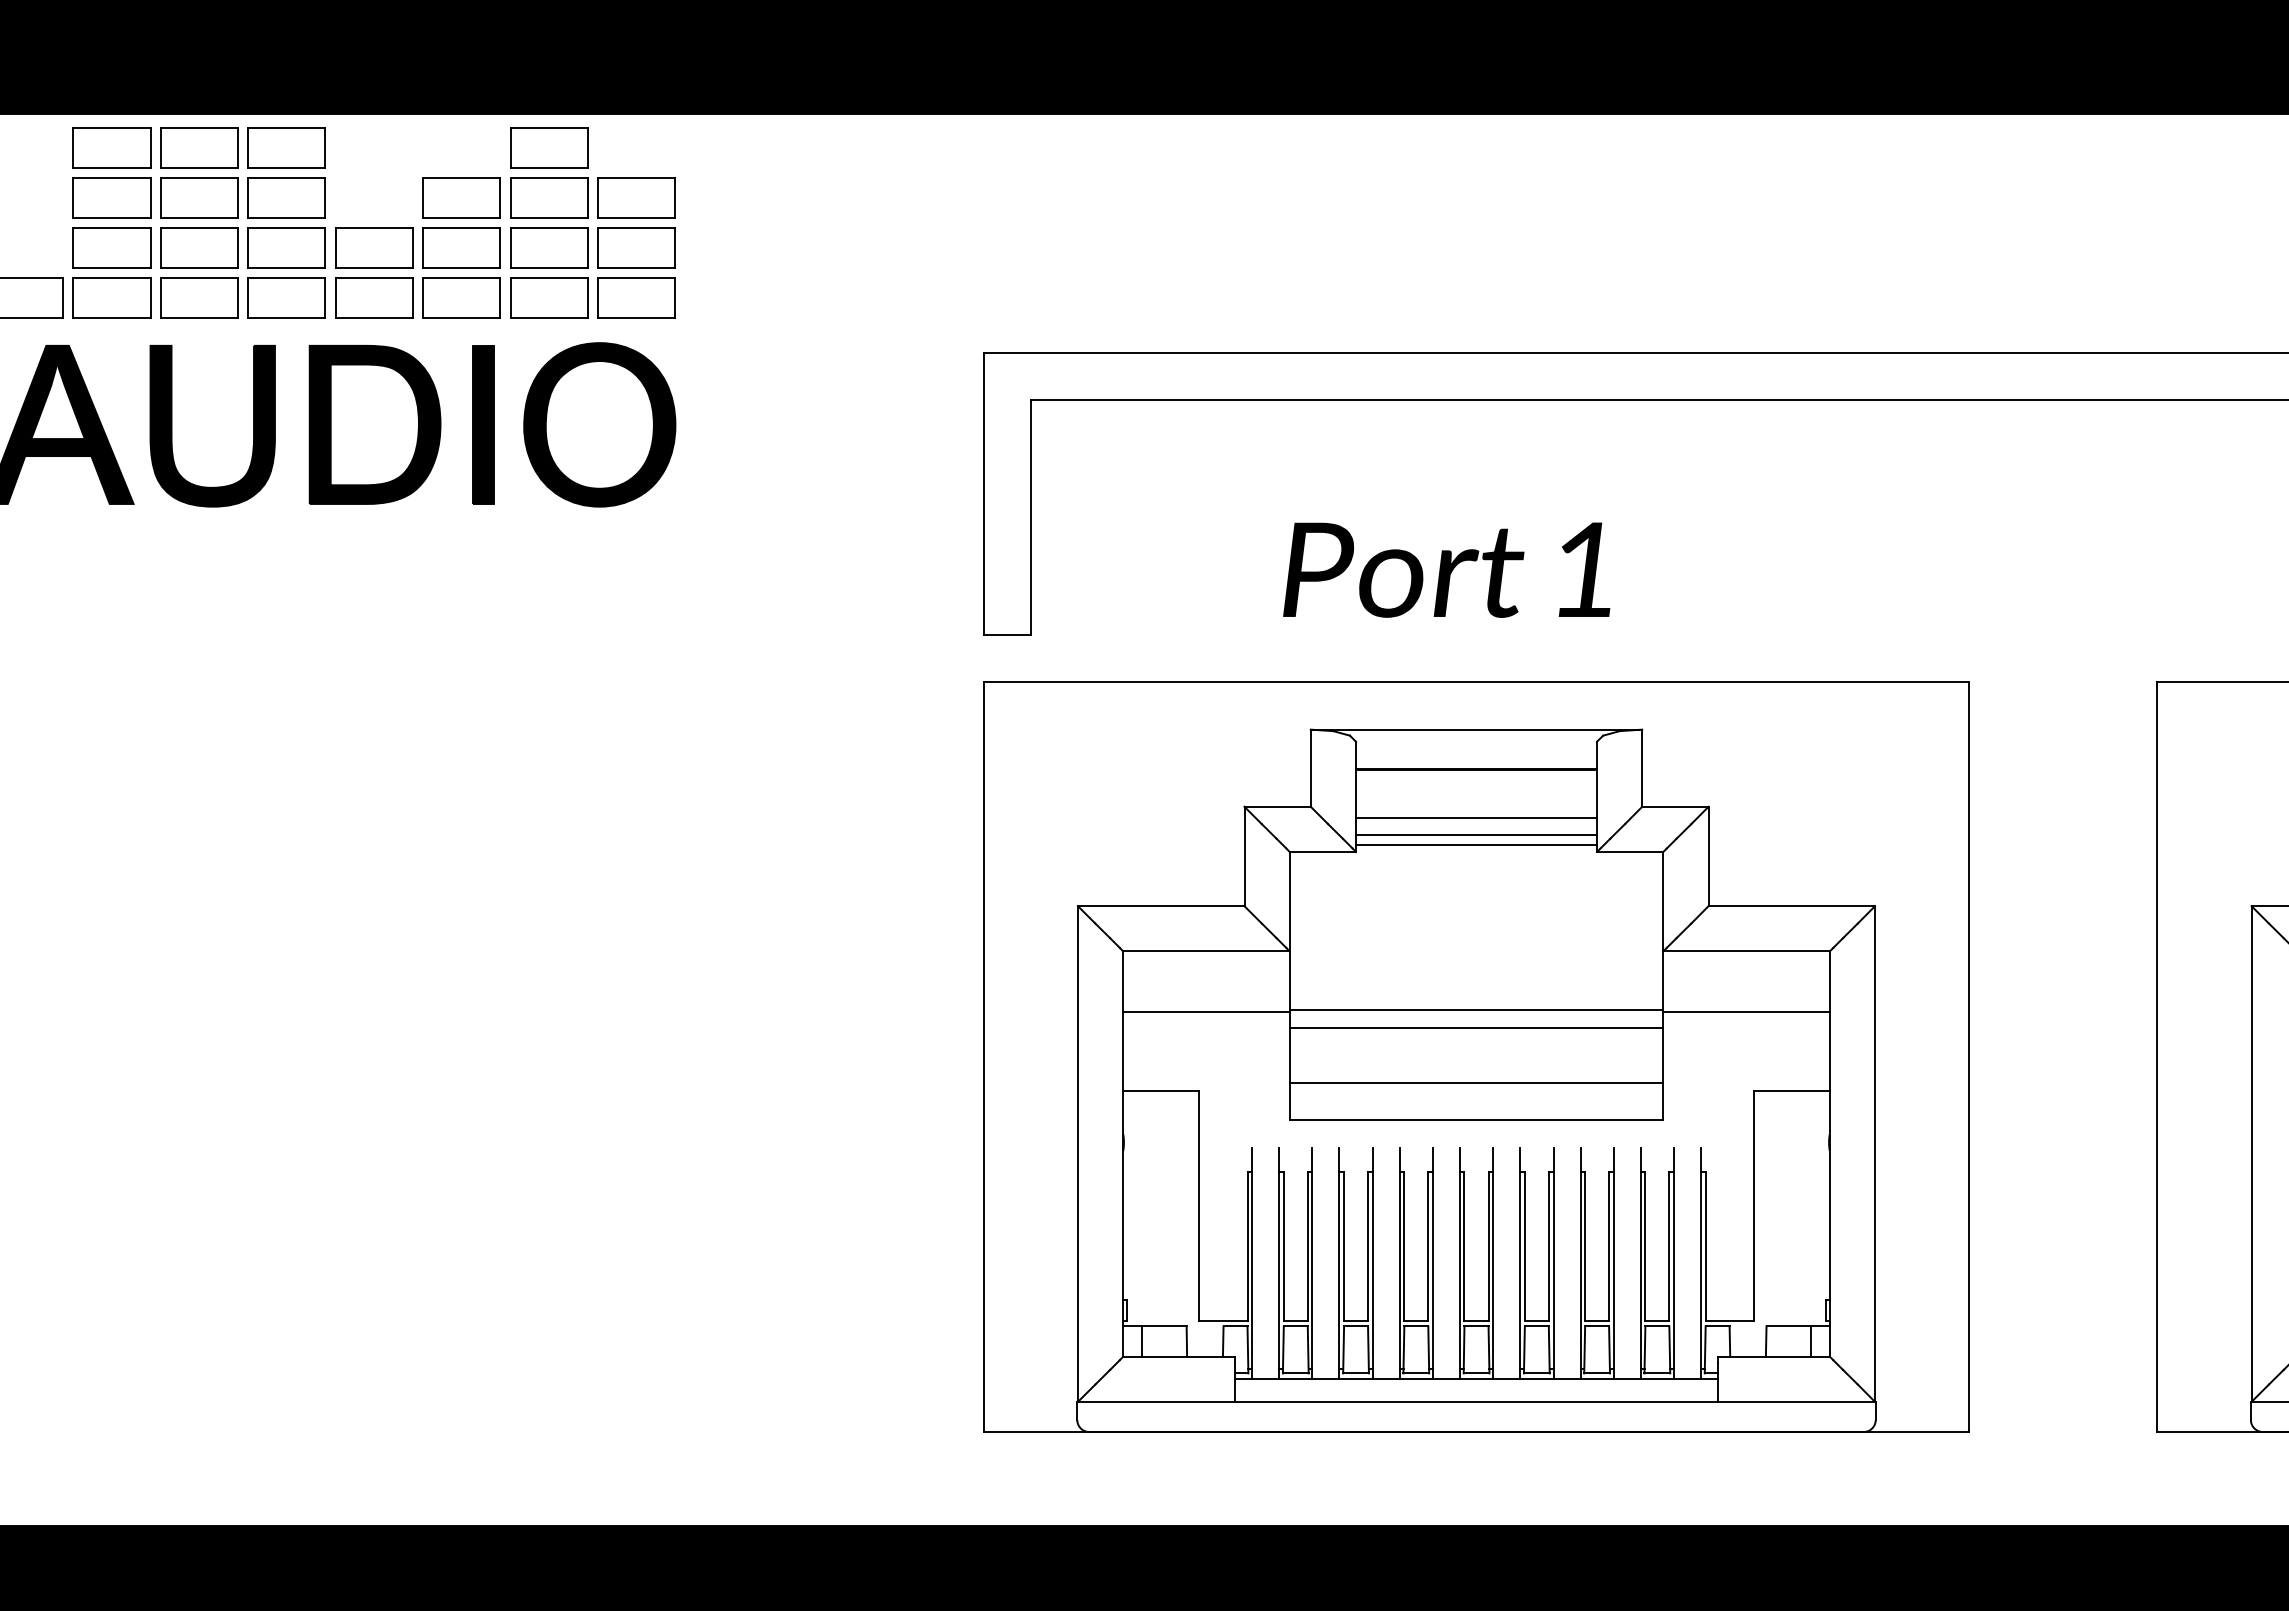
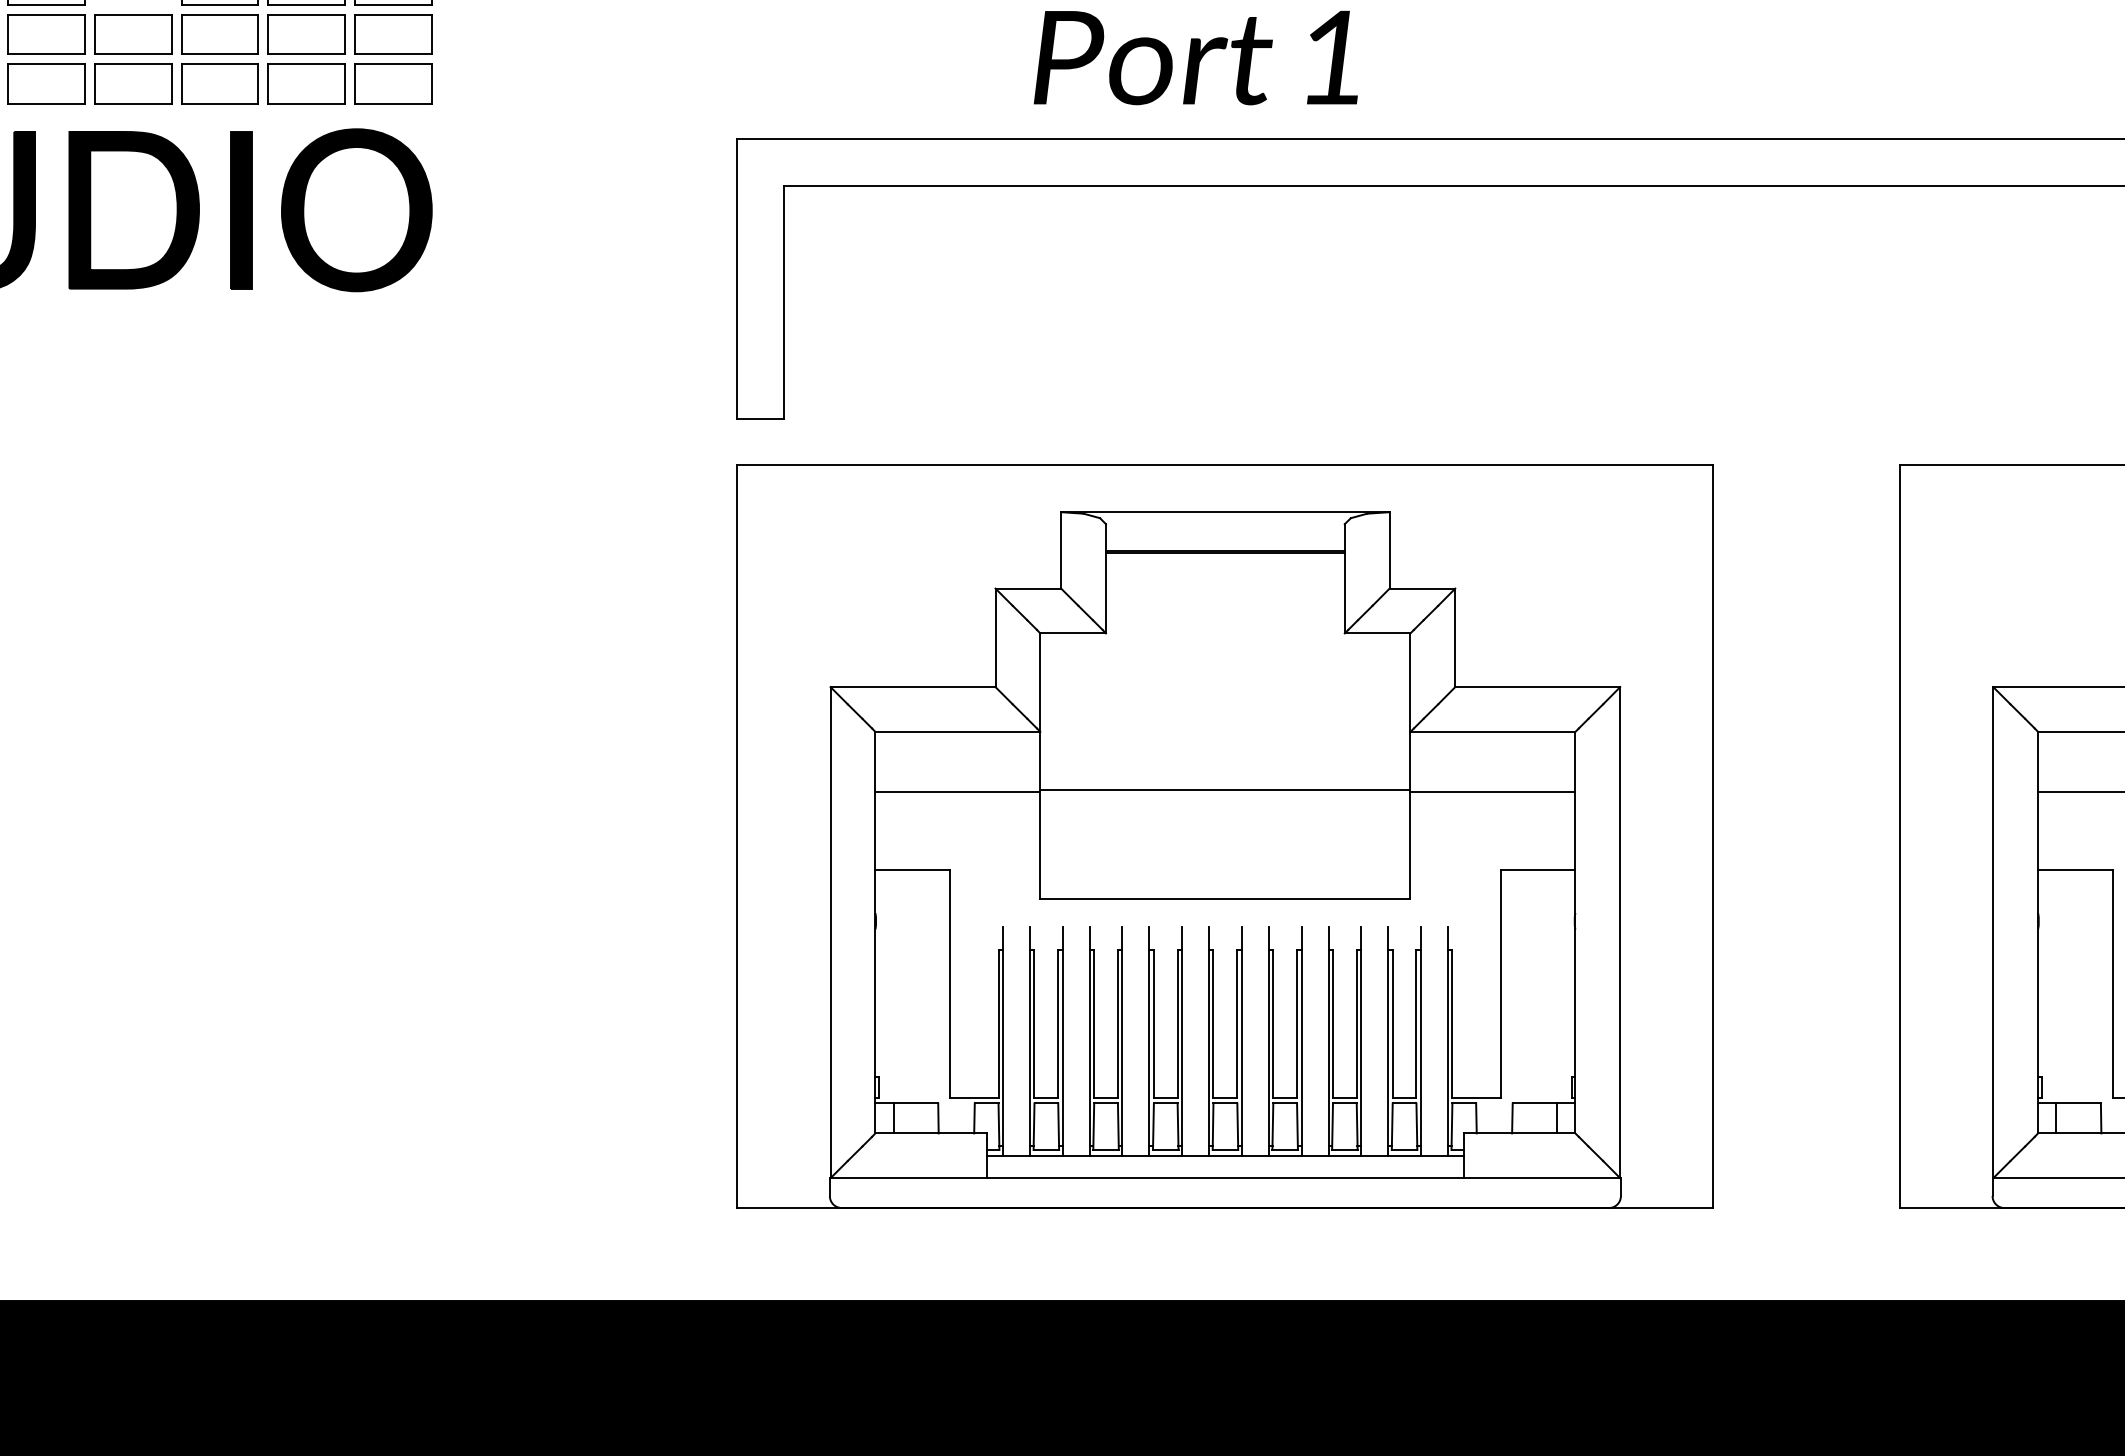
text: (1446, 569) -> (1195, 57), moved
line: (1476, 817) -> (1225, 599), removed
line: (1476, 835) -> (1225, 617), removed
line: (1476, 844) -> (1225, 625), removed
line: (1476, 1028) -> (1225, 808), removed
line: (1476, 1082) -> (1225, 861), removed

